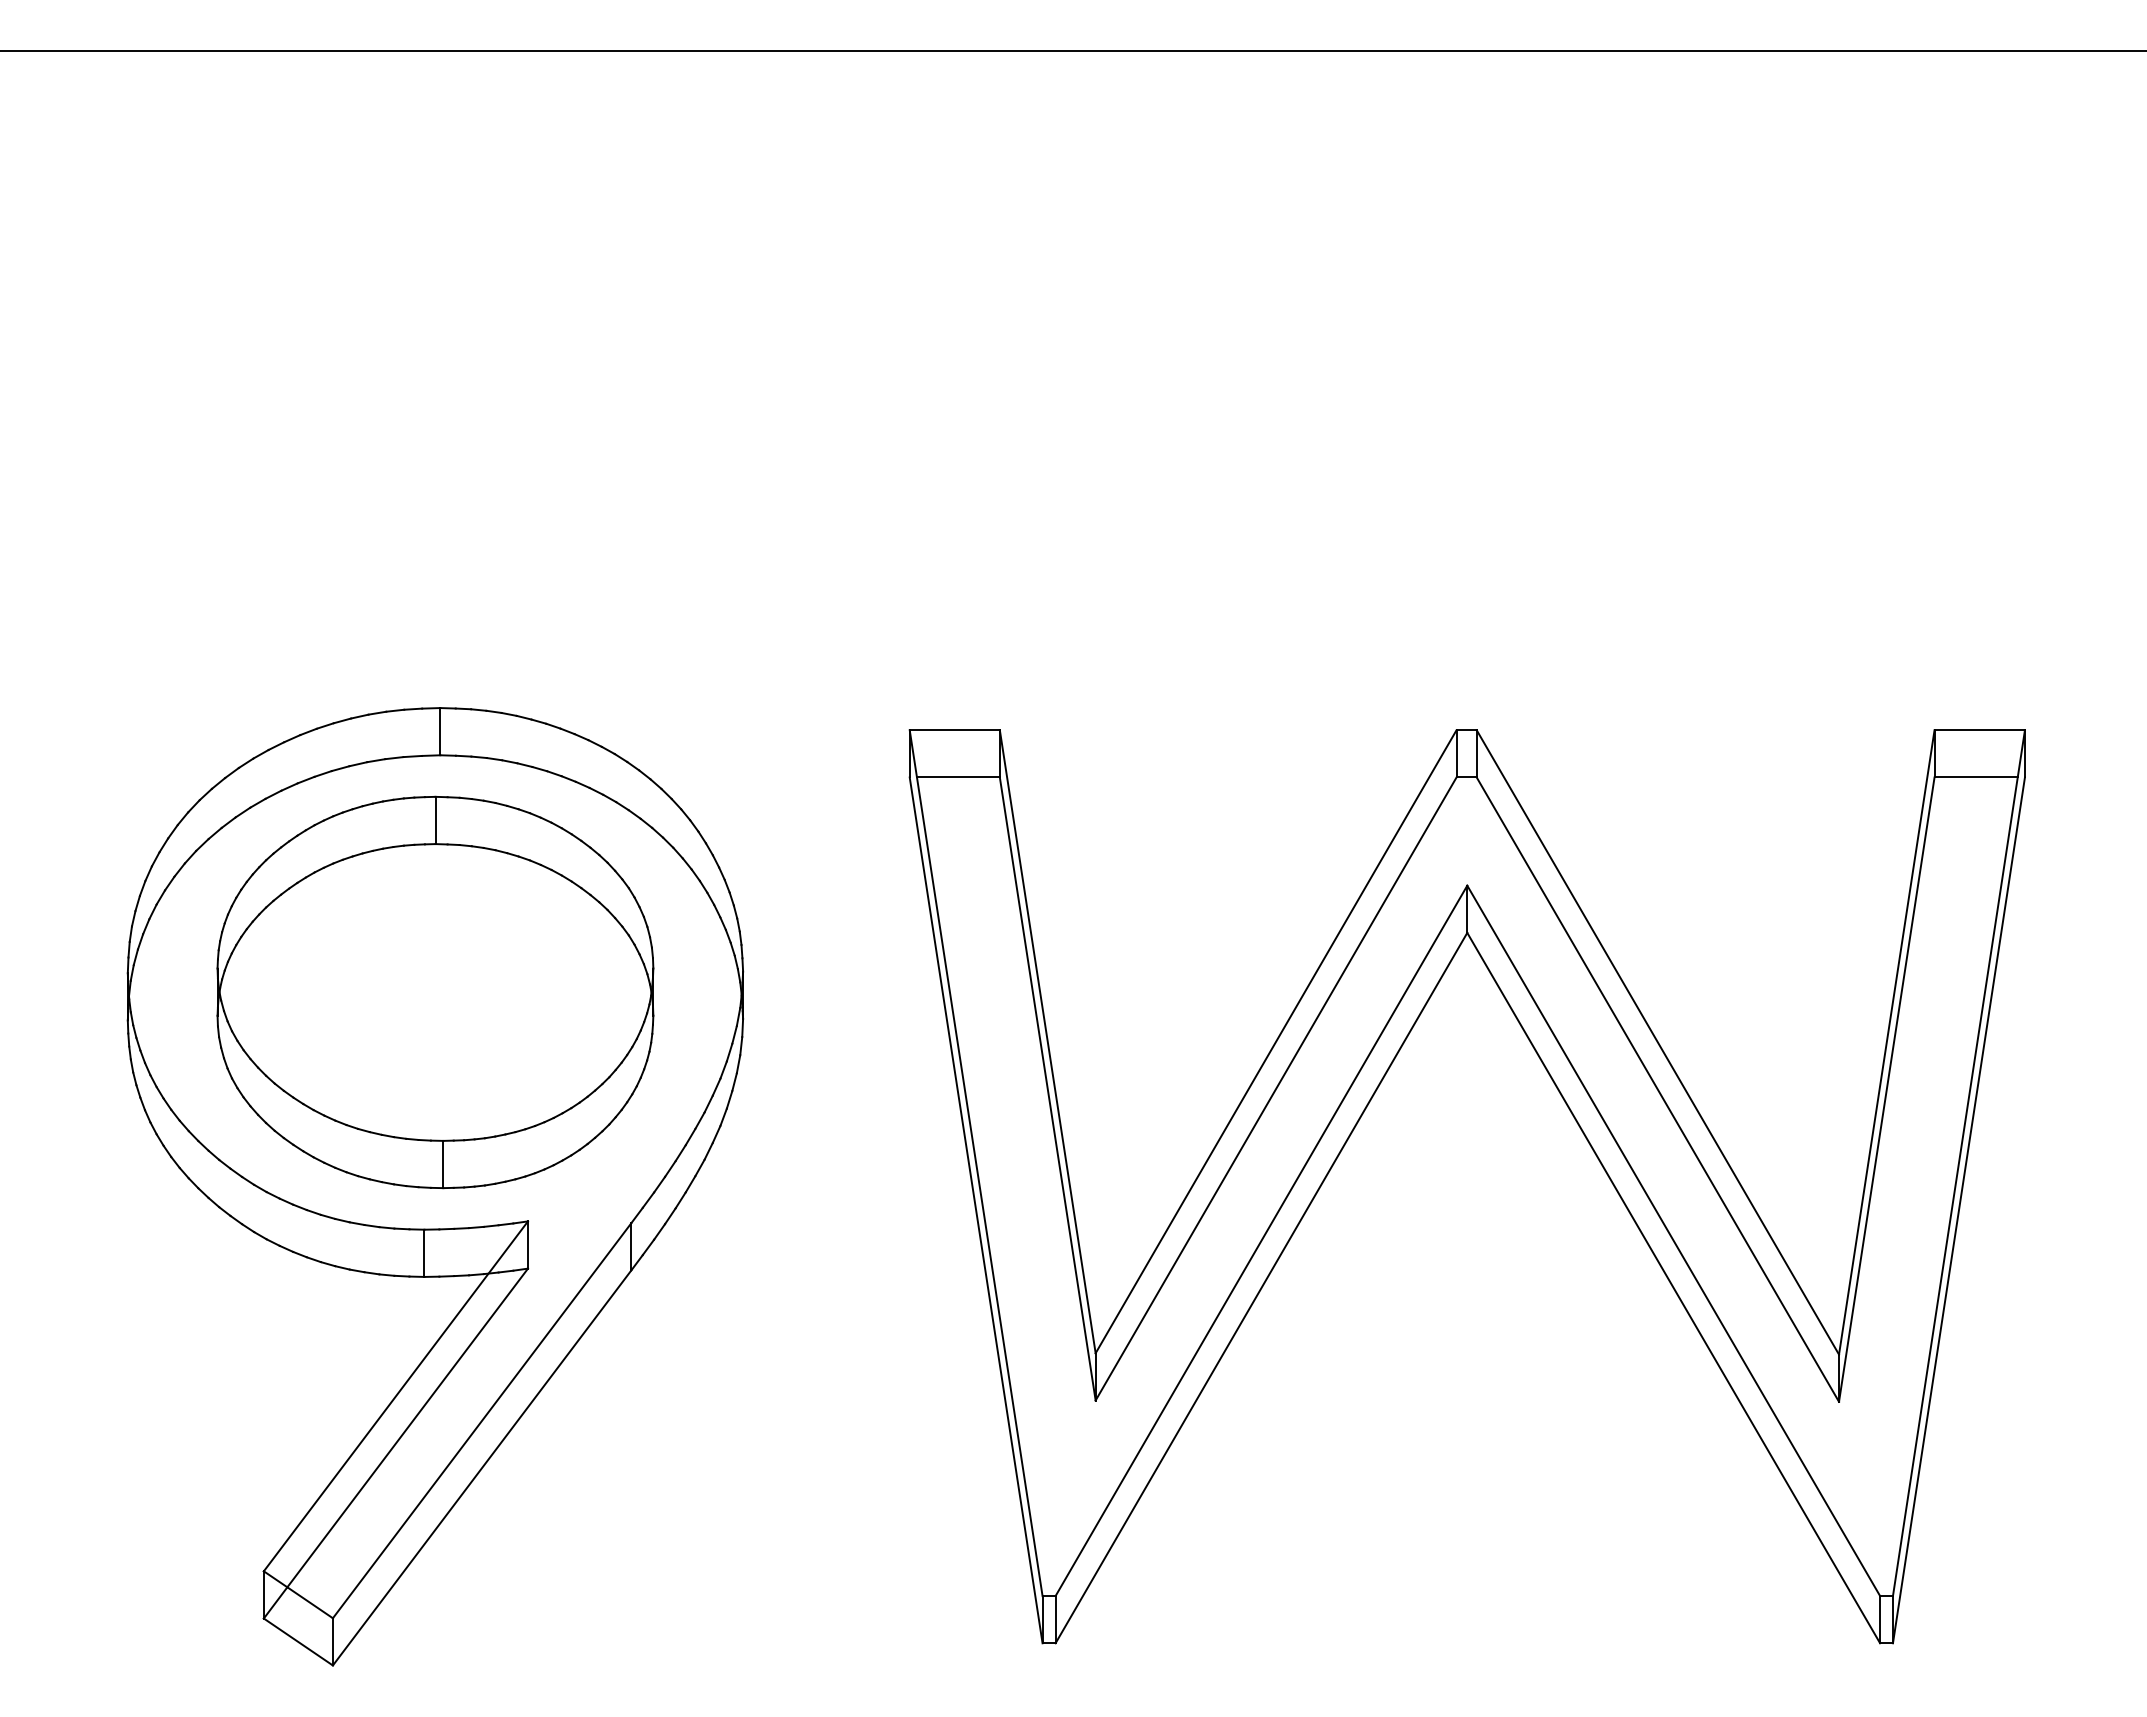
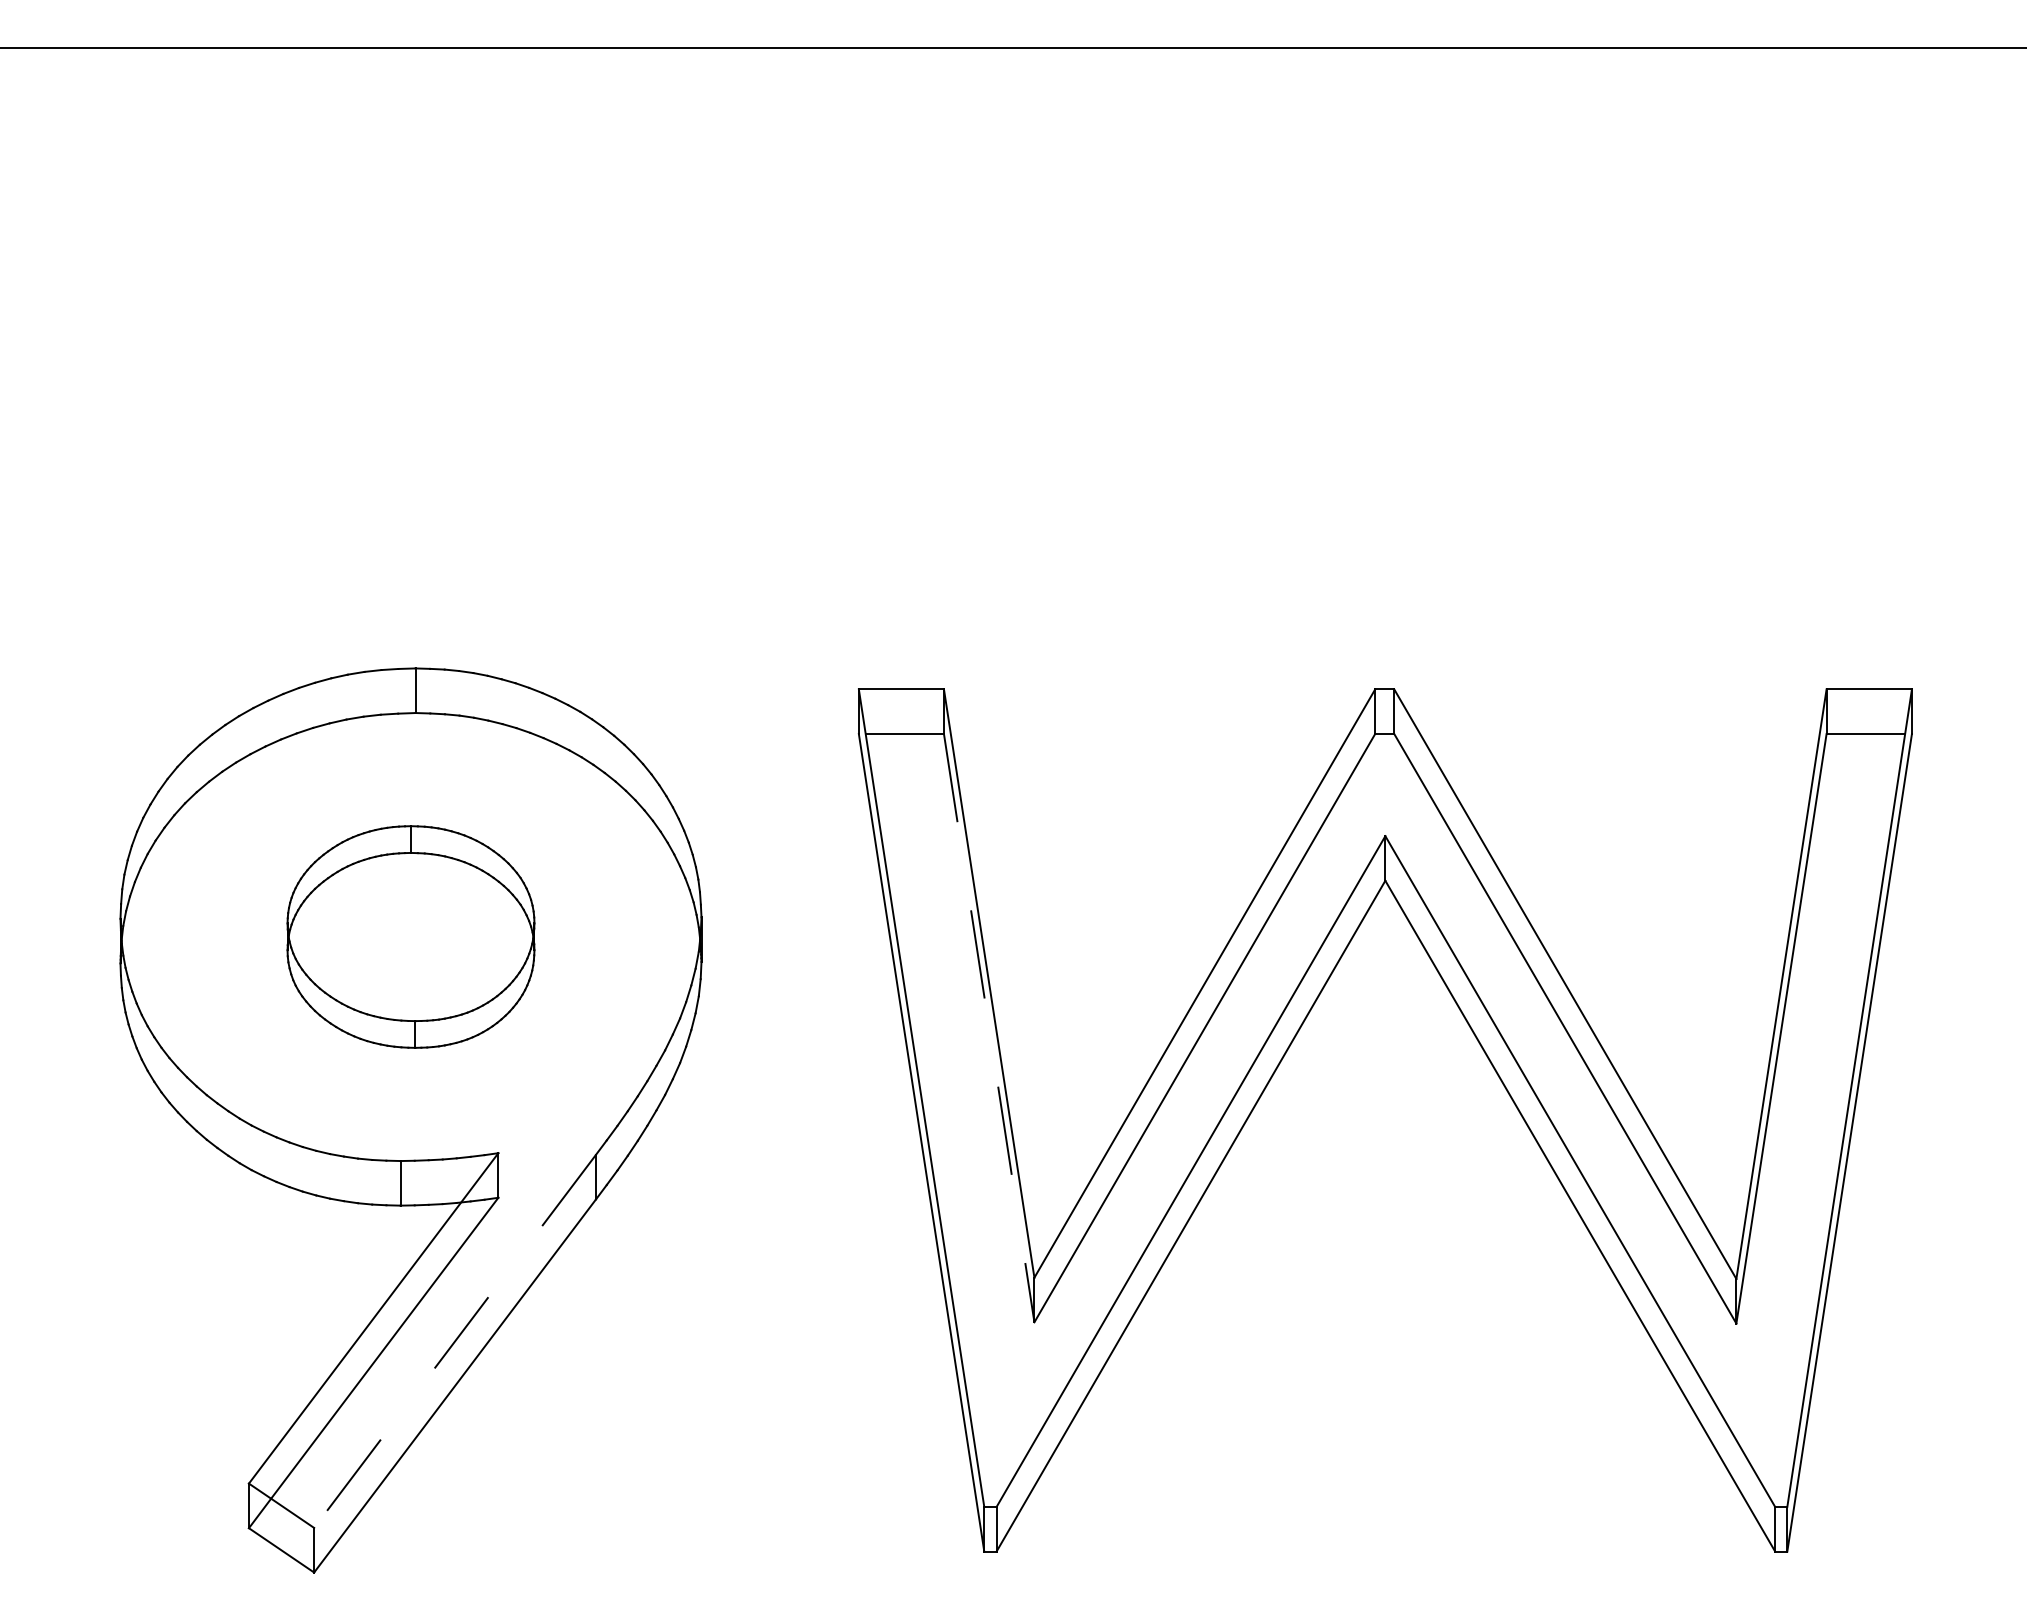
part: (435, 992) -> (411, 937), size x0.6
line: (1047, 1089) -> (988, 1028), solid -> dashed
line: (482, 1420) -> (455, 1341), solid -> dashed

